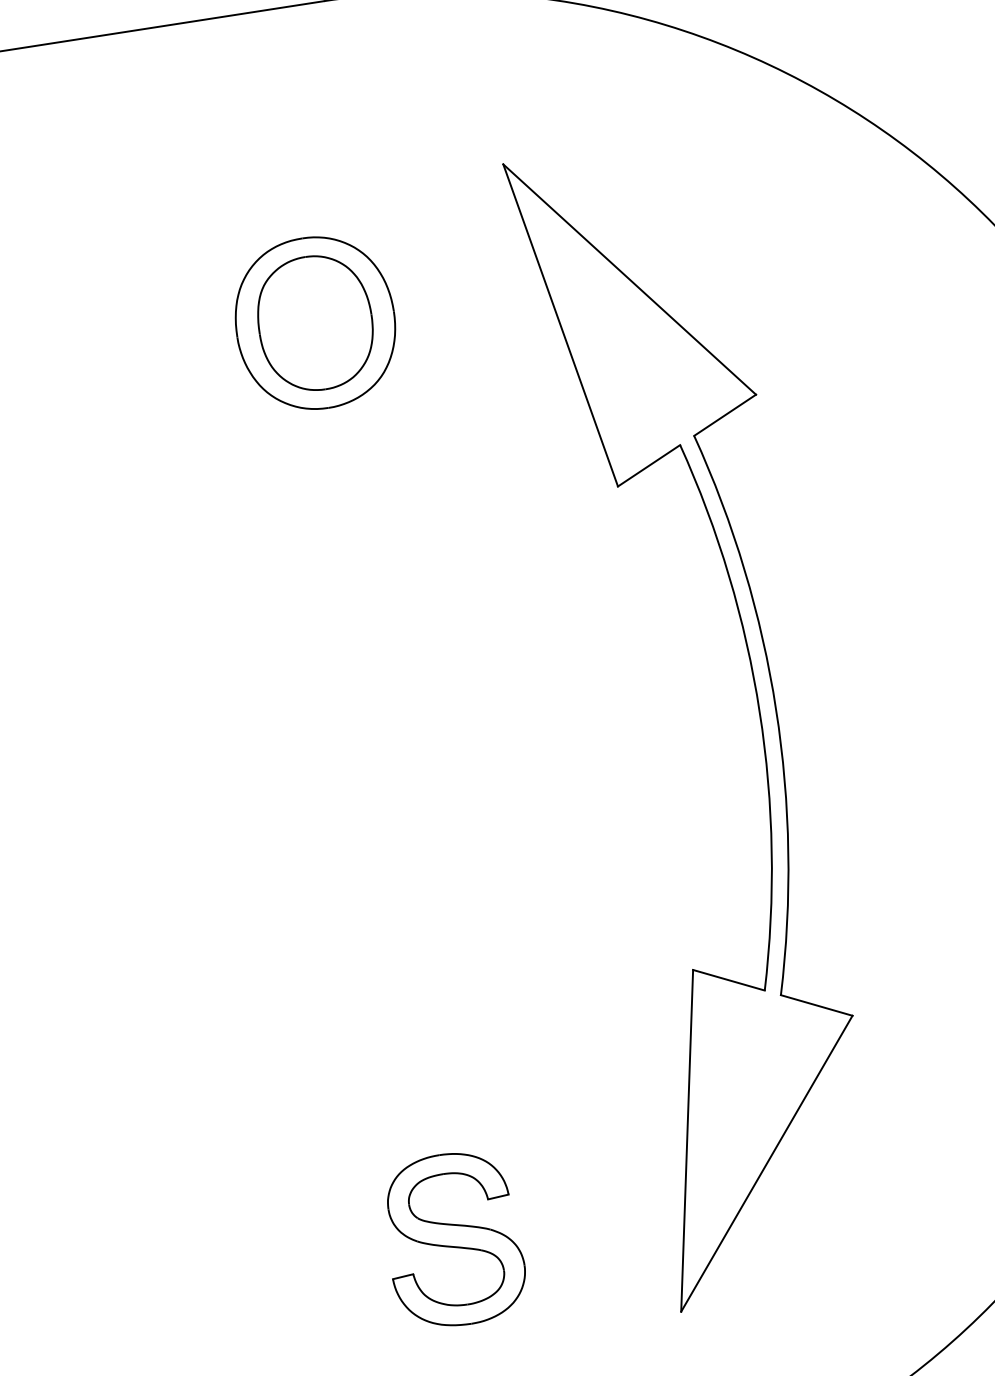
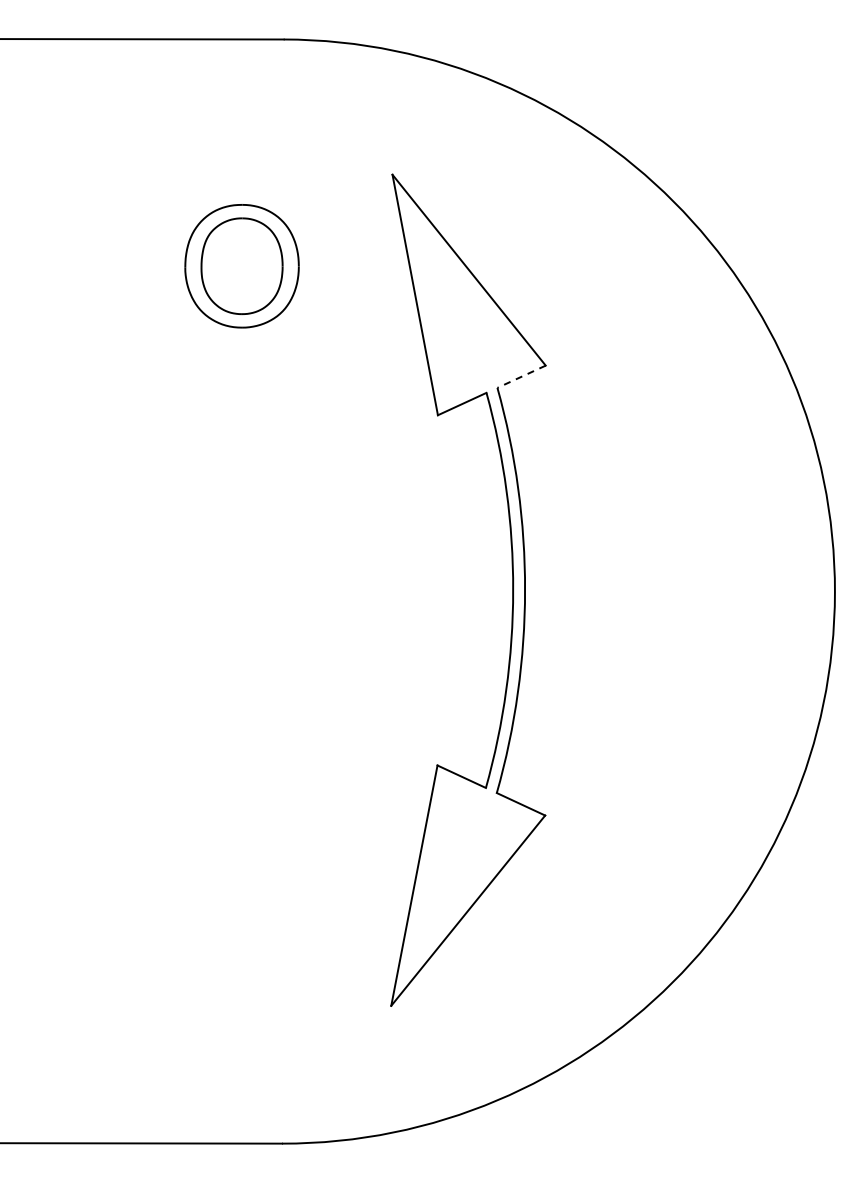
line: (724, 414) -> (521, 376), solid -> dashed
part: (453, 1239) -> (238, 929), removed

